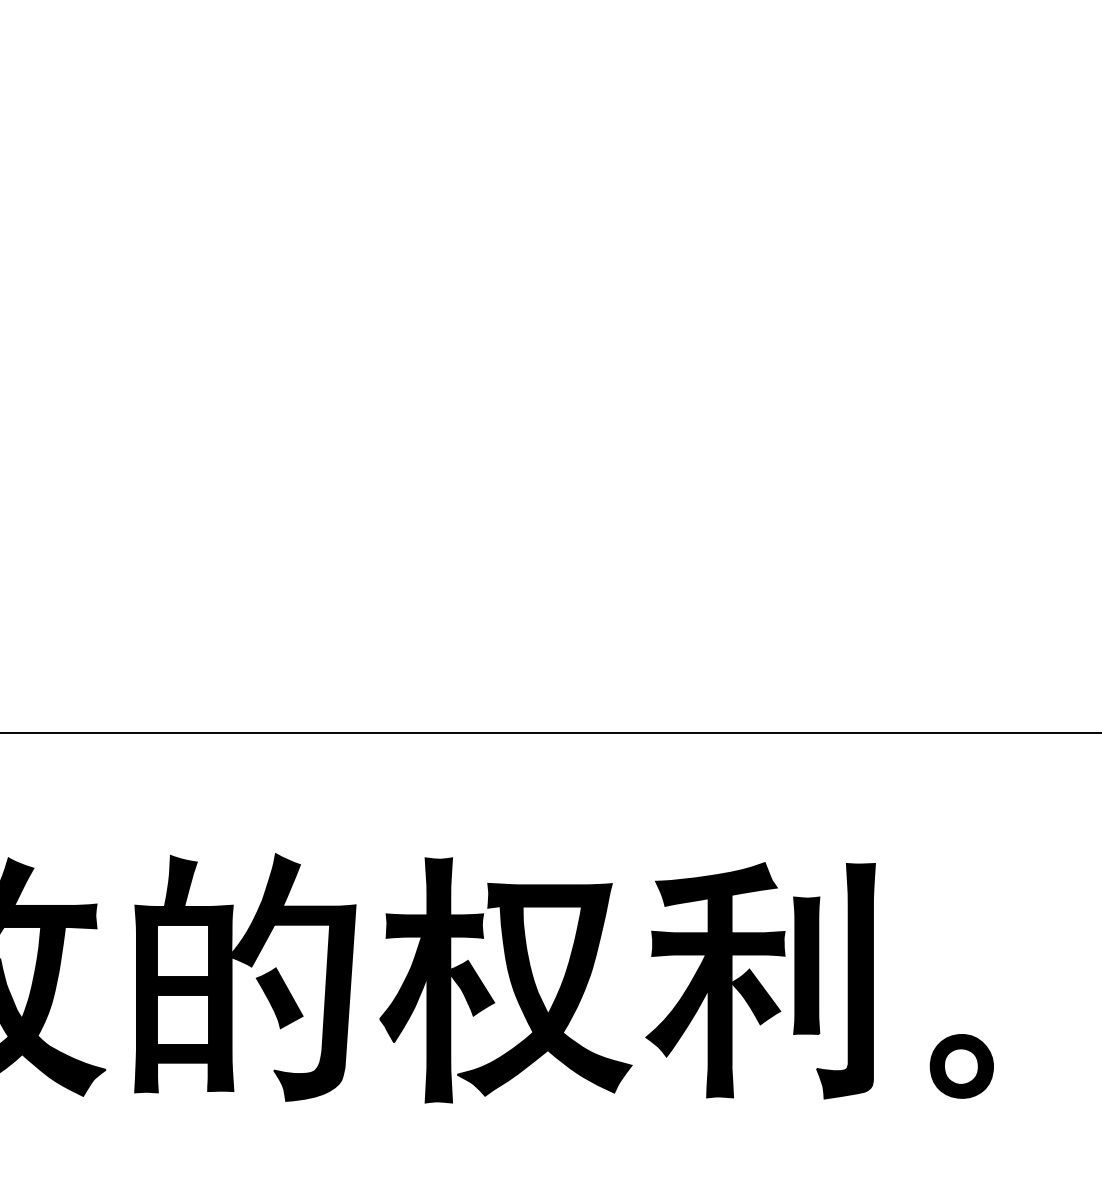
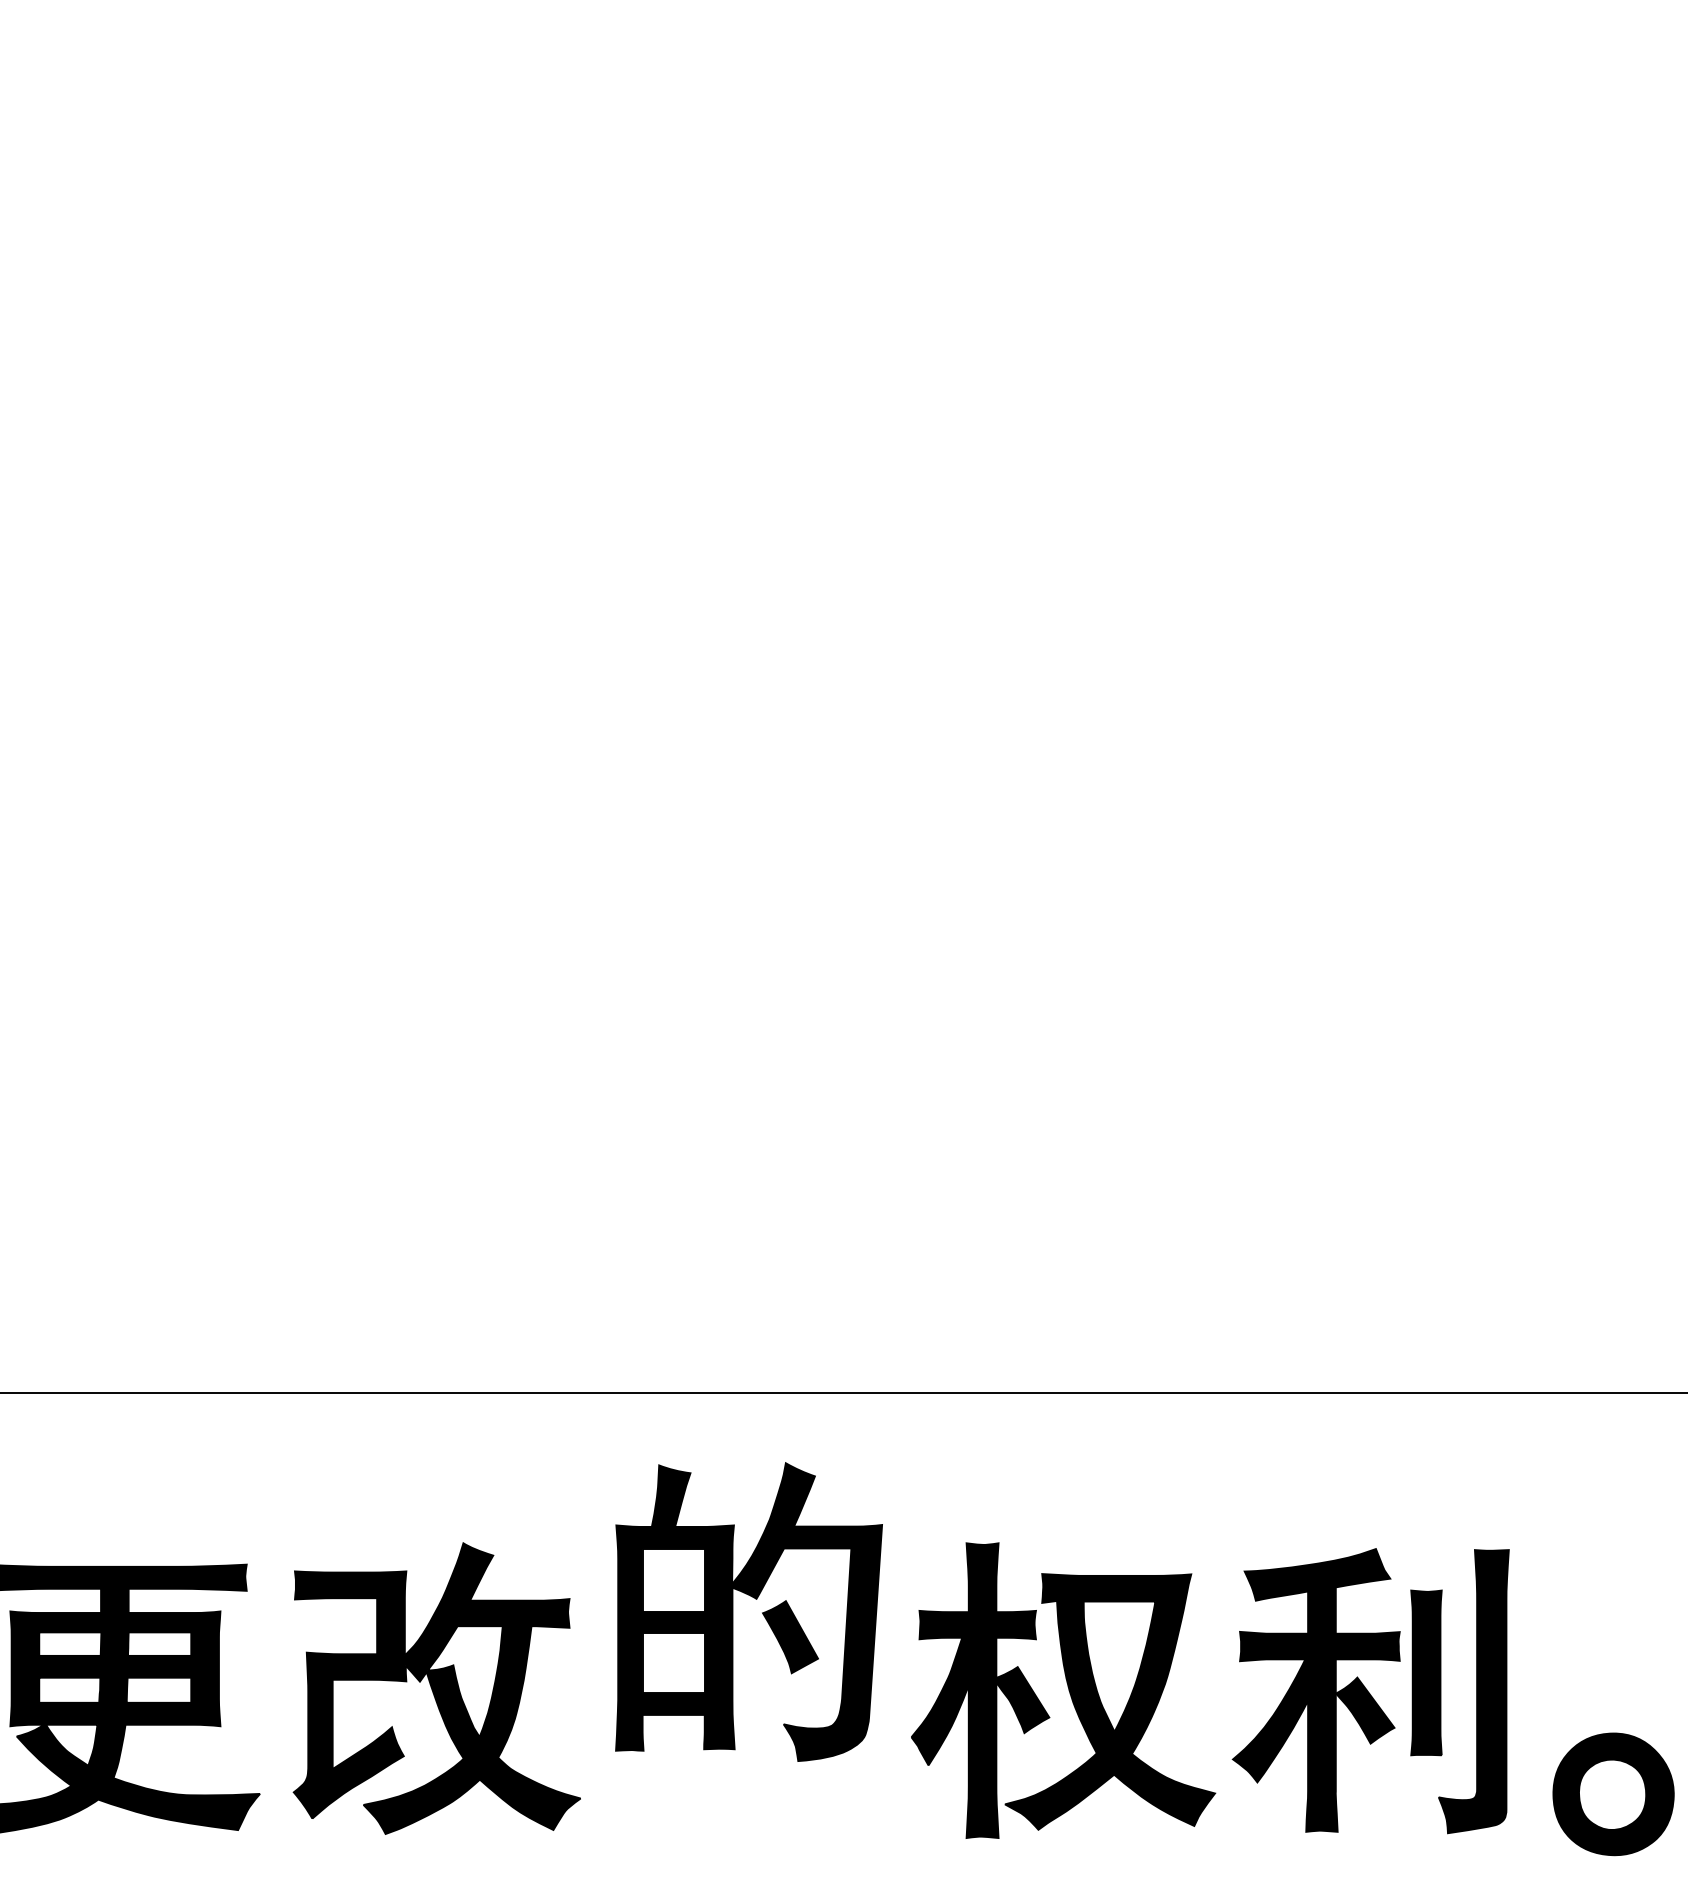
part: (250, 967) -> (755, 1599), moved
part: (961, 1066) -> (1613, 1794), size x1.6

